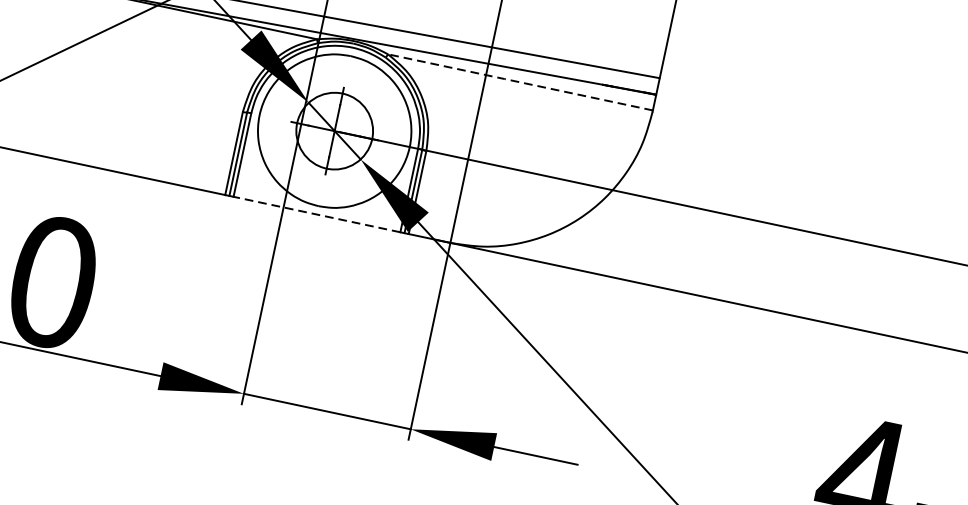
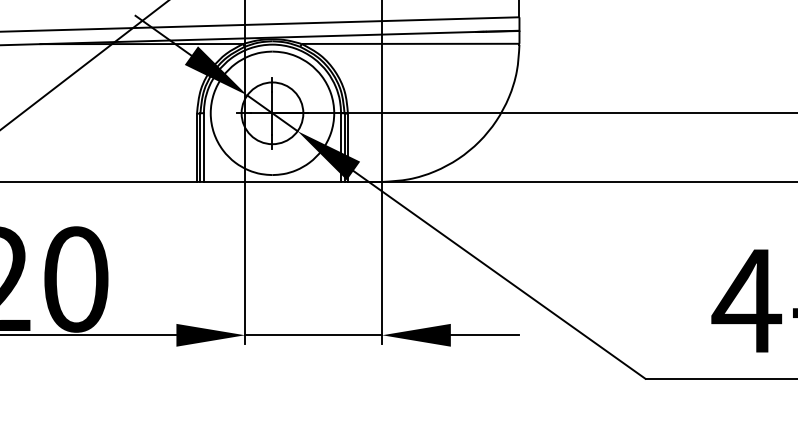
line: (519, 81) -> (409, 43), dashed -> solid
line: (317, 214) -> (272, 181), dashed -> solid

